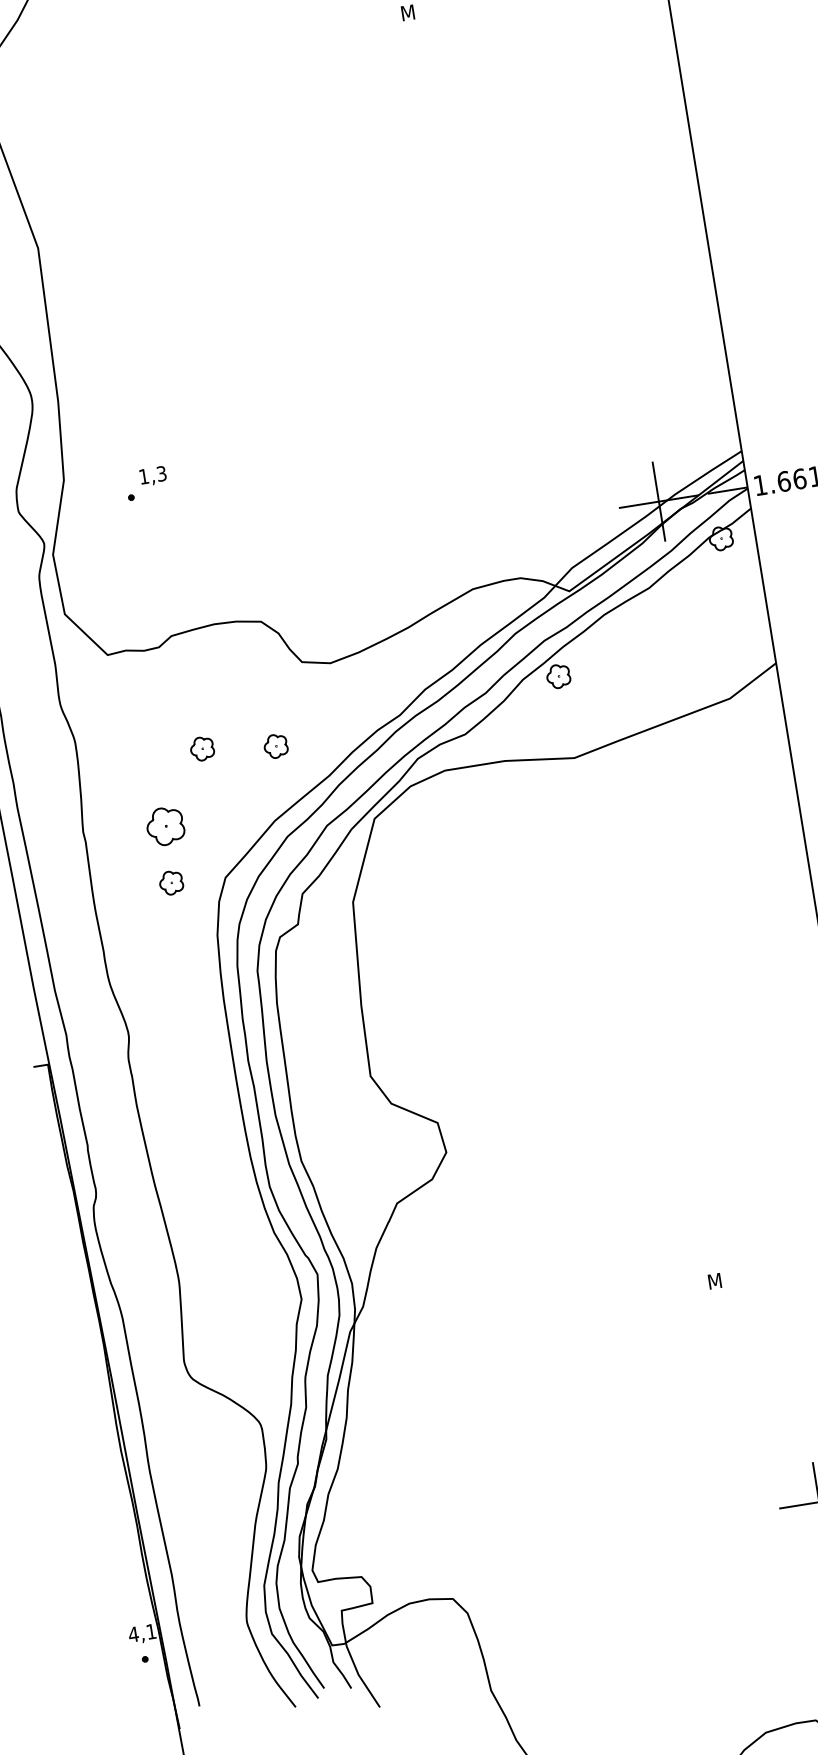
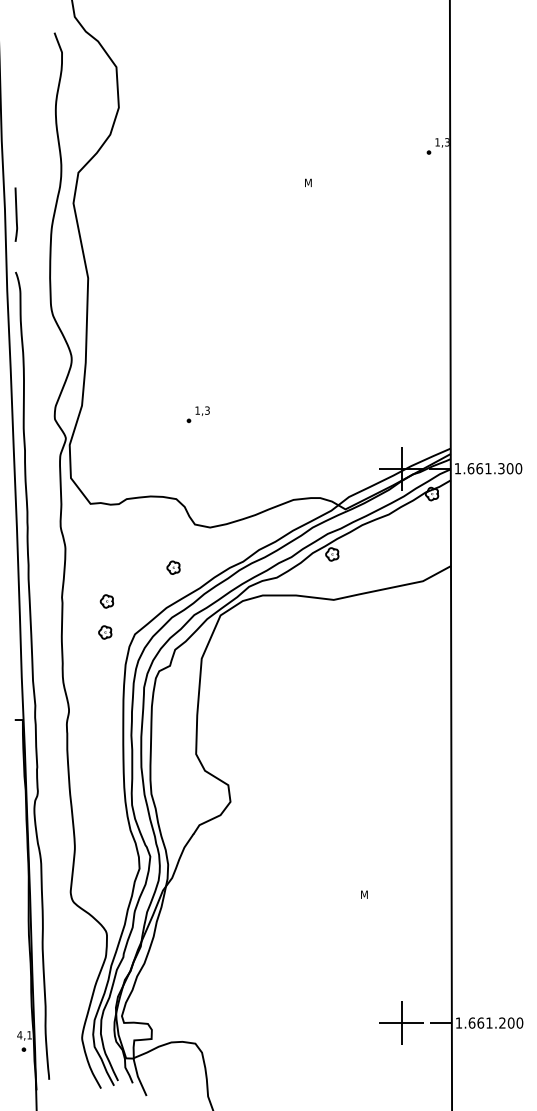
part: (144, 483) -> (197, 414), moved
part: (202, 748) -> (133, 562), removed
part: (164, 826) -> (106, 601), size x0.62

